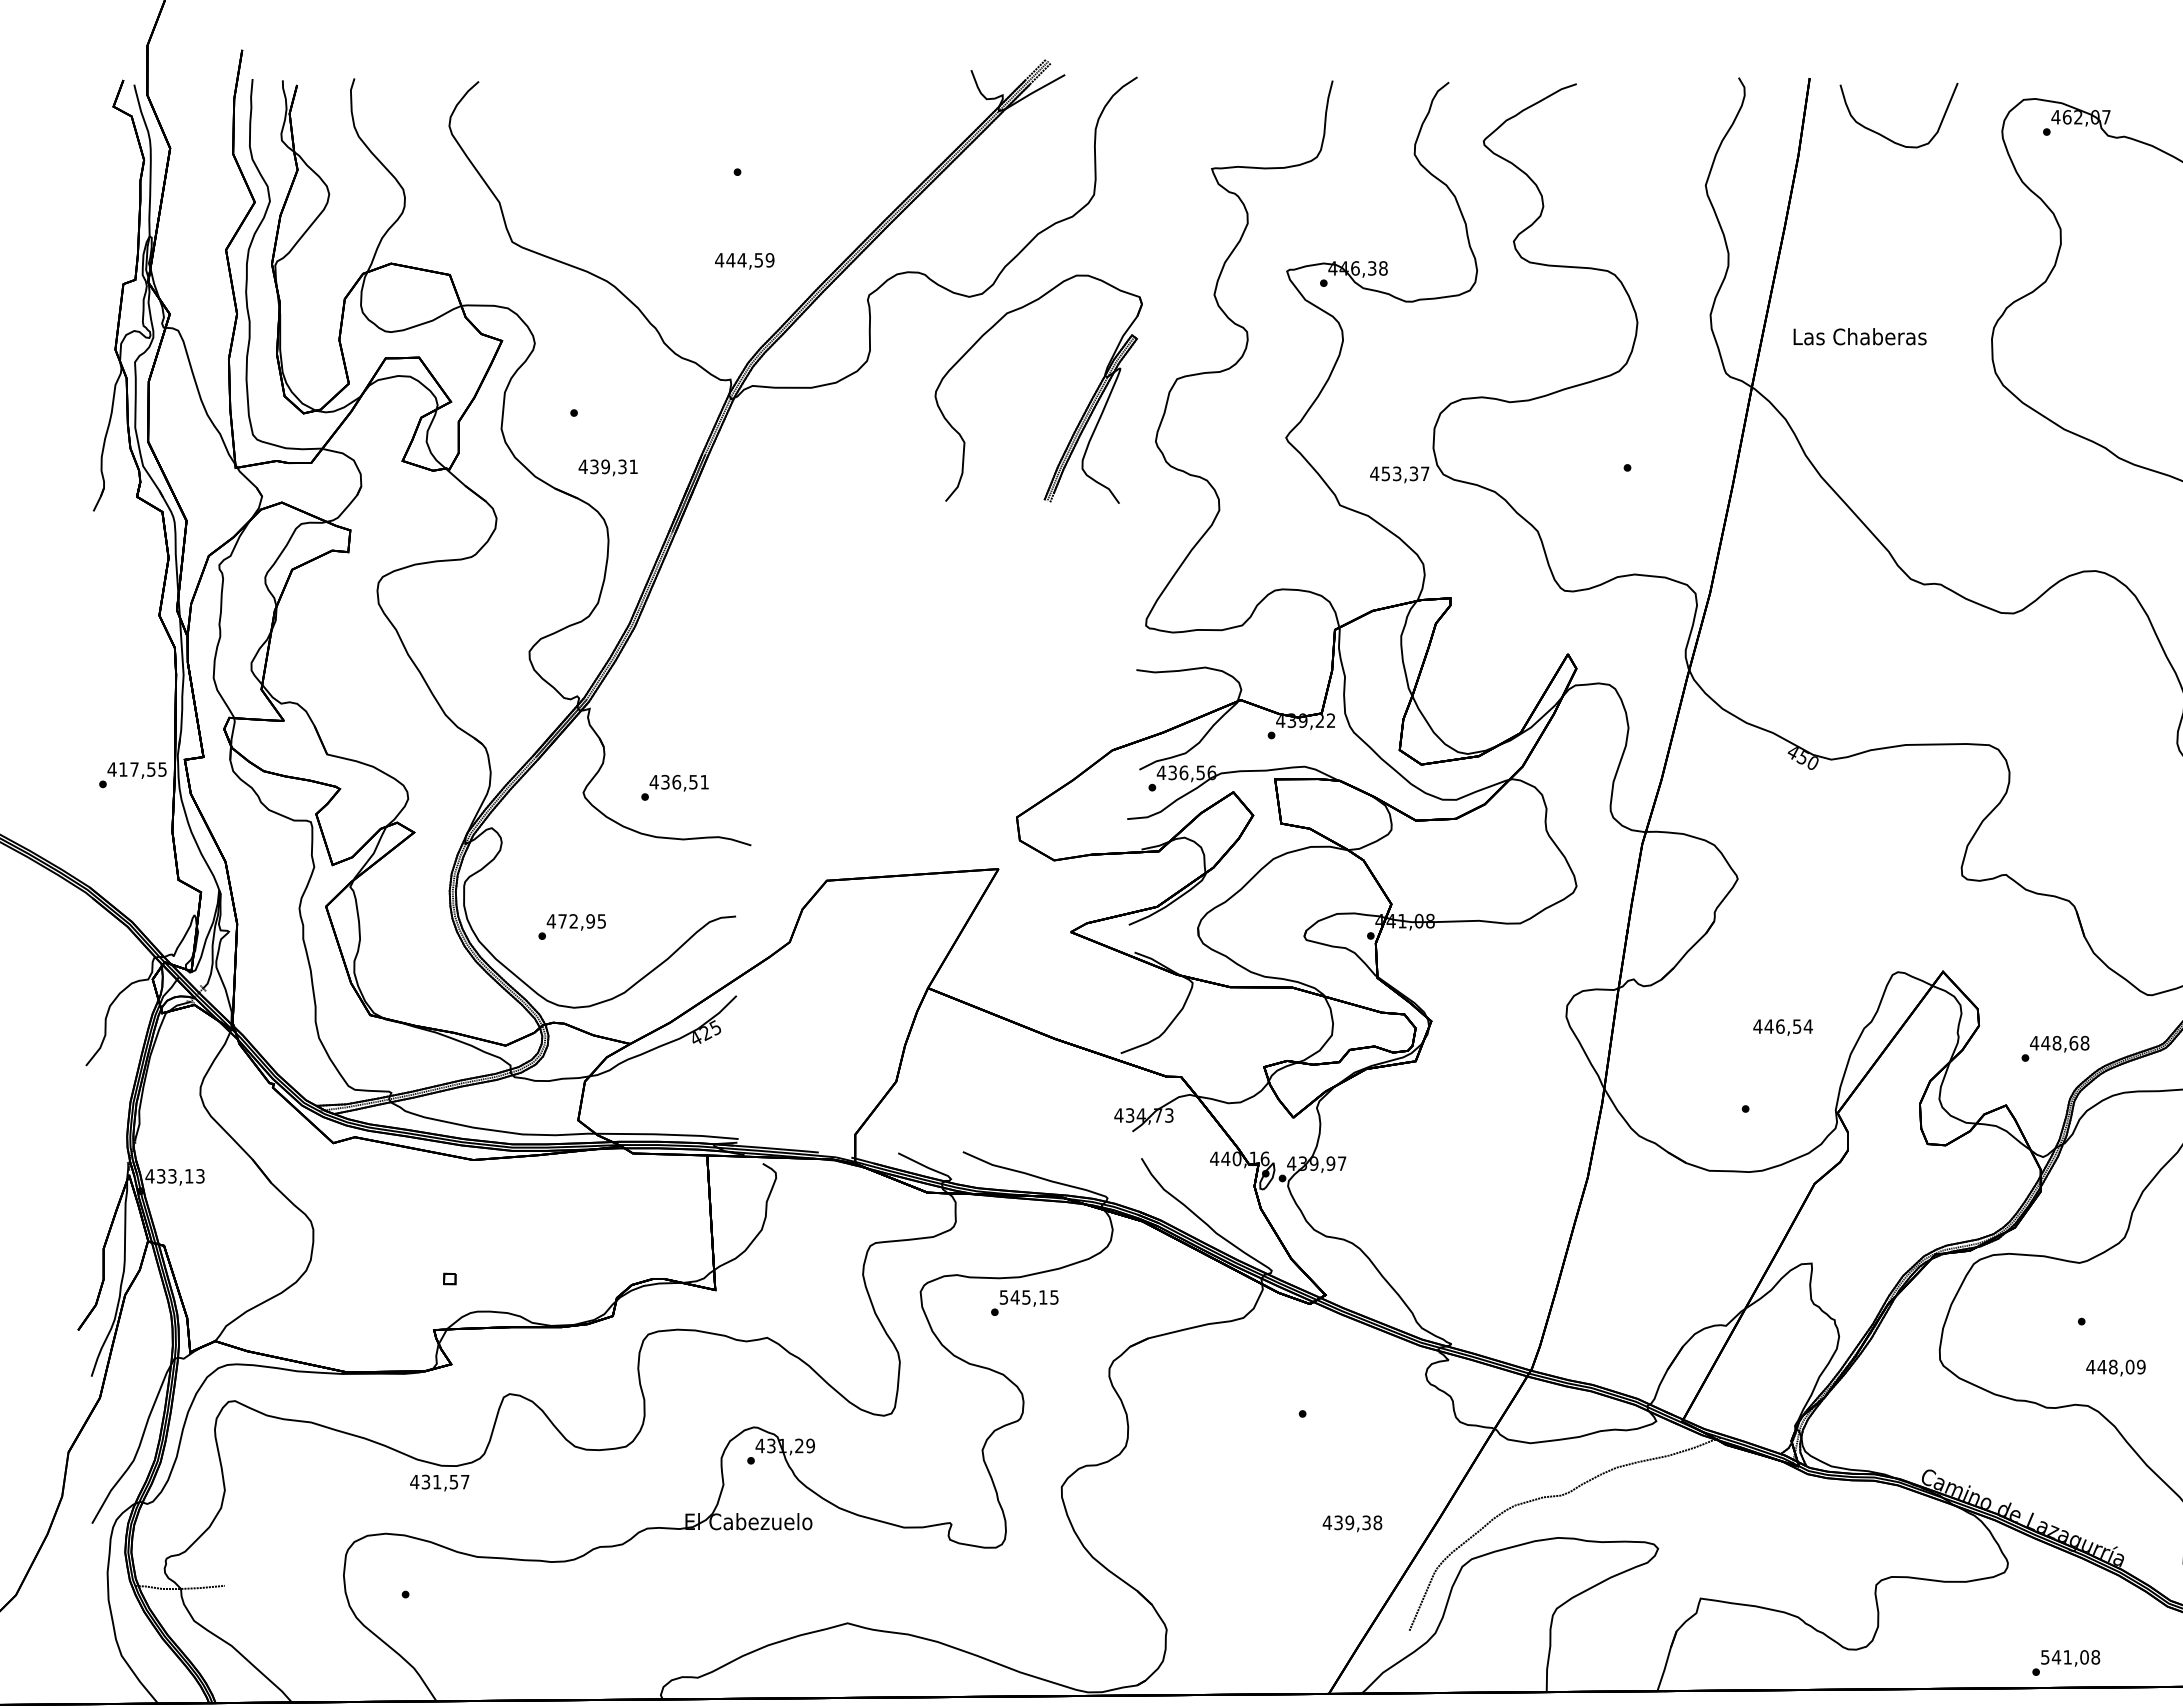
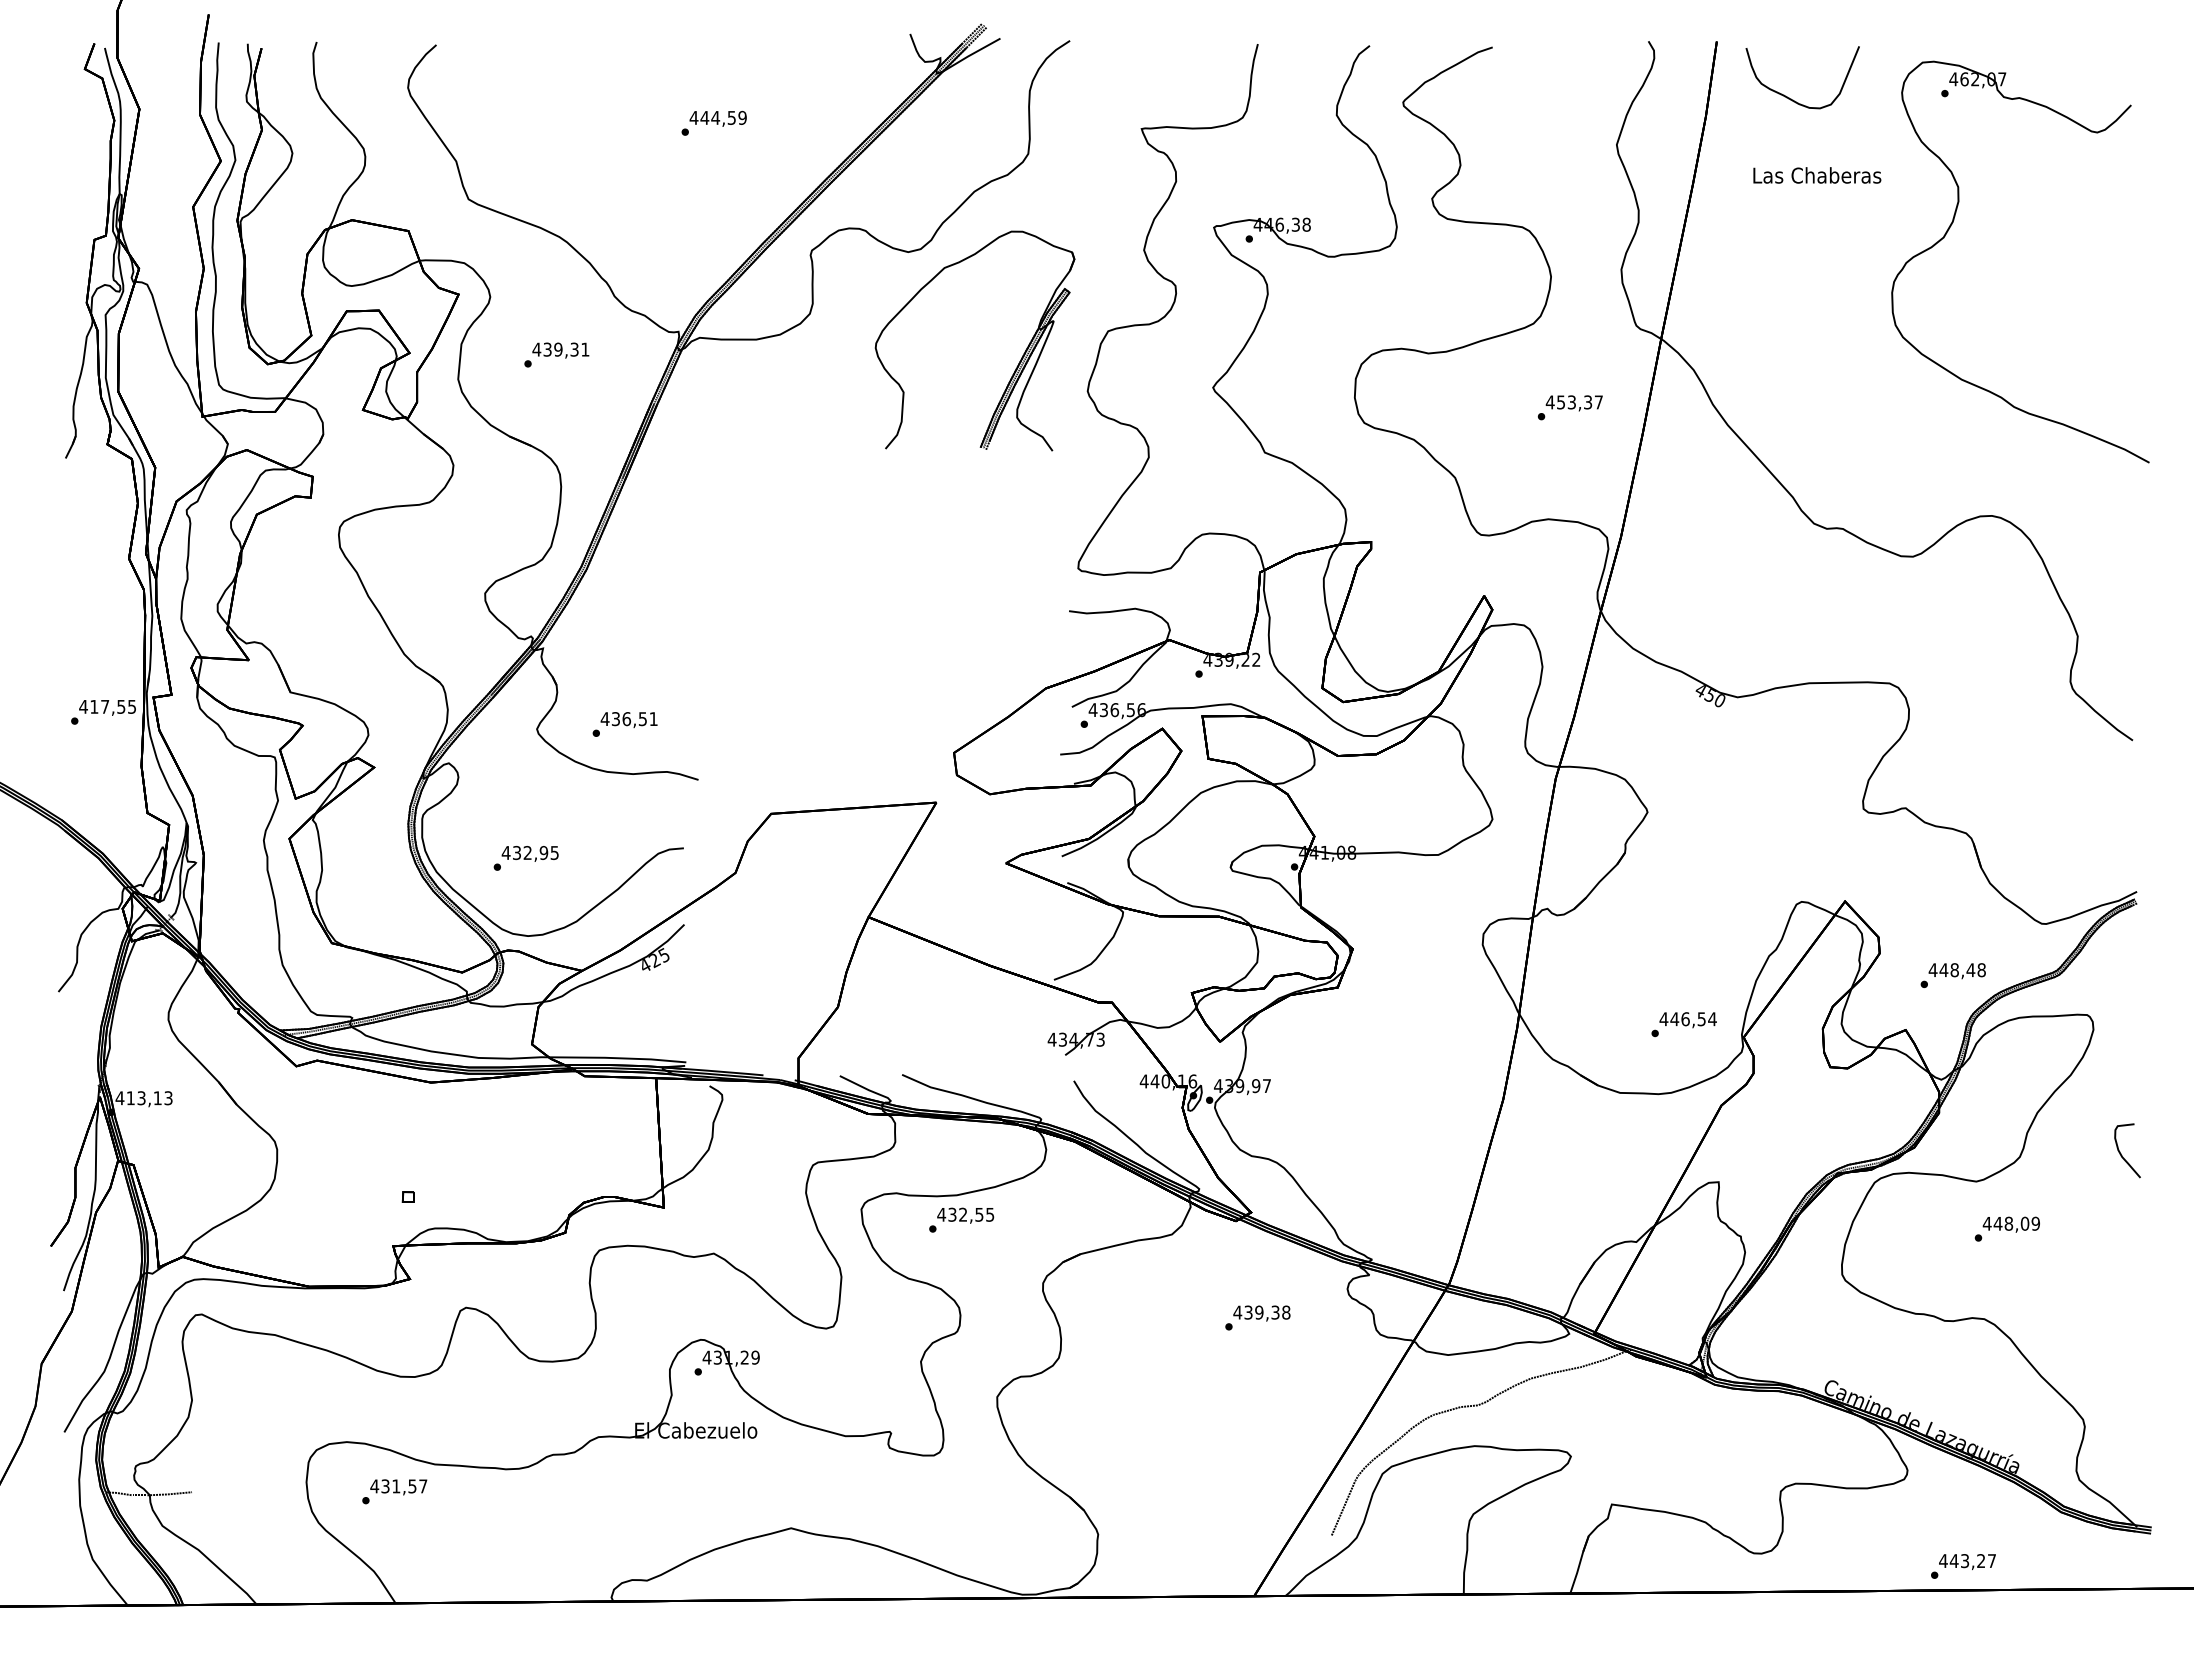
text: (744, 260) -> (717, 118), moved
text: (1860, 336) -> (1817, 175), moved
text: (607, 467) -> (560, 350), moved
text: (1398, 475) -> (1573, 403), moved
text: (562, 920) -> (516, 852), 472,95 -> 432,95
text: (1782, 1027) -> (1687, 1020), moved
text: (2073, 1043) -> (1970, 970), 448,68 -> 448,48
text: (160, 1176) -> (130, 1098), 433,13 -> 413,13
text: (1023, 1297) -> (960, 1214), 545,15 -> 432,55
text: (2114, 1367) -> (2010, 1224), moved
text: (439, 1483) -> (398, 1487), moved
text: (1352, 1523) -> (1261, 1313), moved
text: (2070, 1657) -> (1967, 1561), 541,08 -> 443,27

